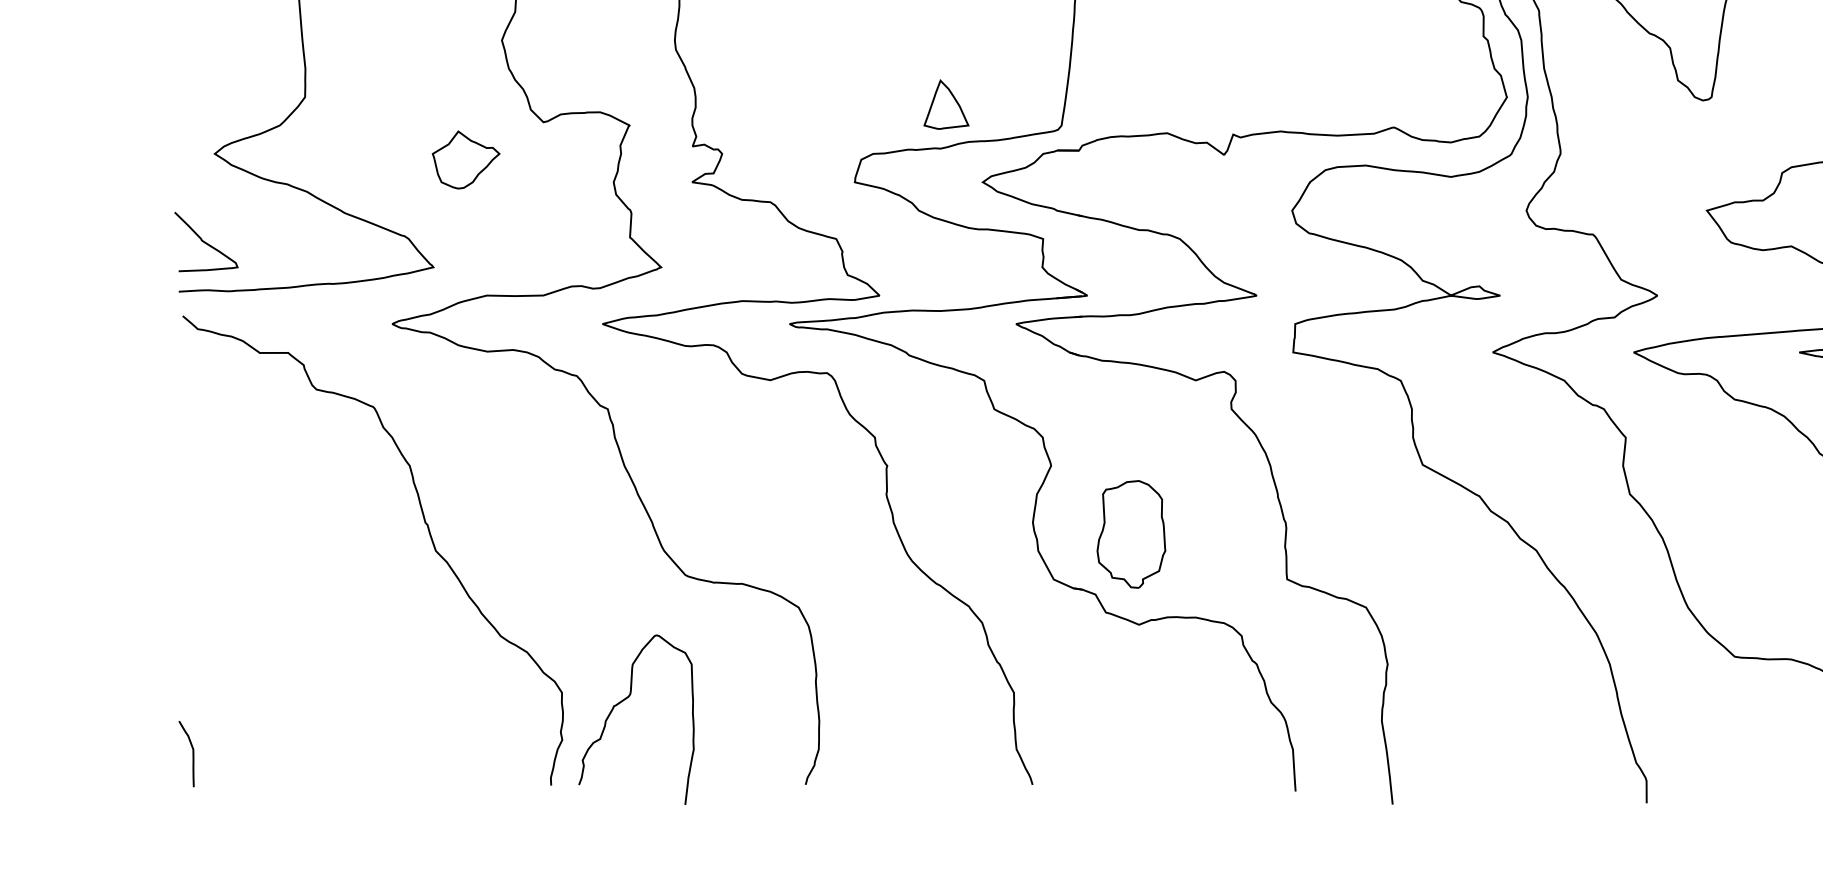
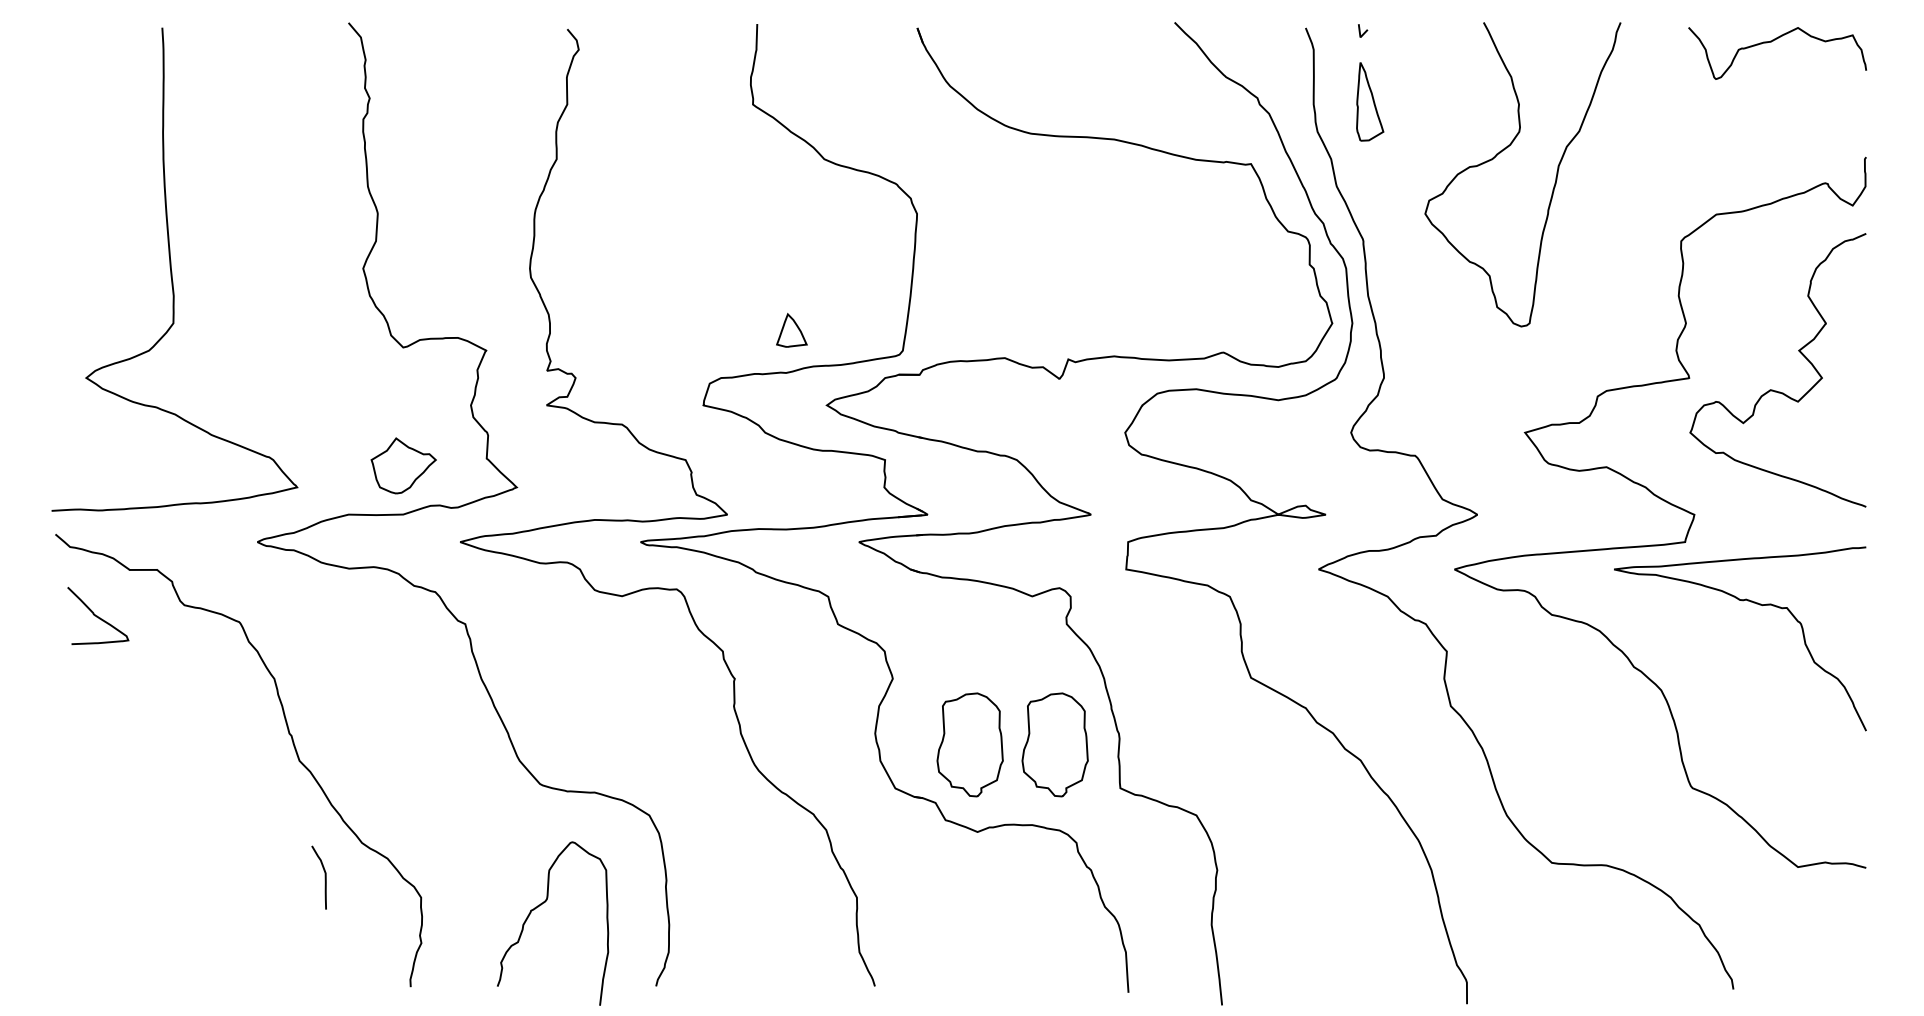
part: (946, 104) -> (791, 330), size x0.7
part: (465, 159) -> (403, 465), moved
curve: (206, 242) -> (98, 616), moved
part: (1218, 533) -> (1054, 744), added
curve: (624, 700) -> (541, 905), moved
curve: (192, 753) -> (324, 877), moved

